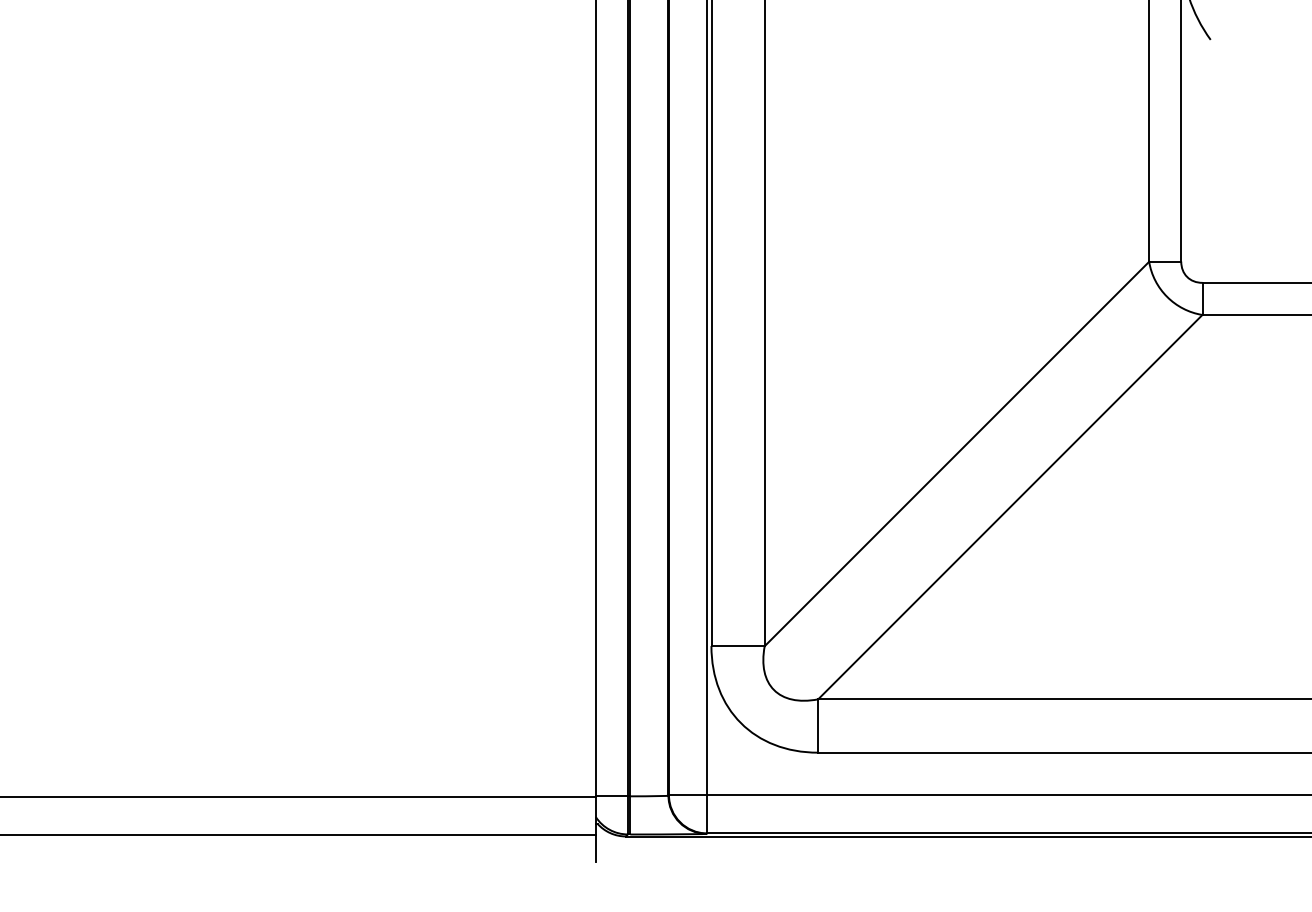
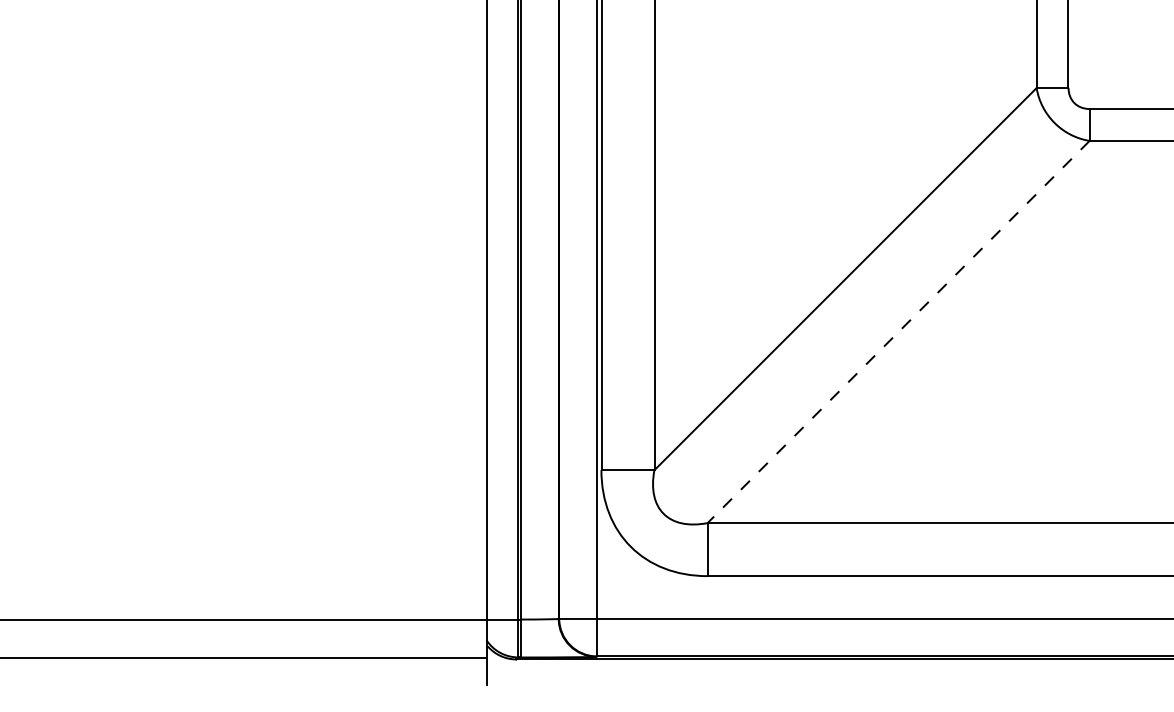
line: (1010, 507) -> (898, 332), solid -> dashed

